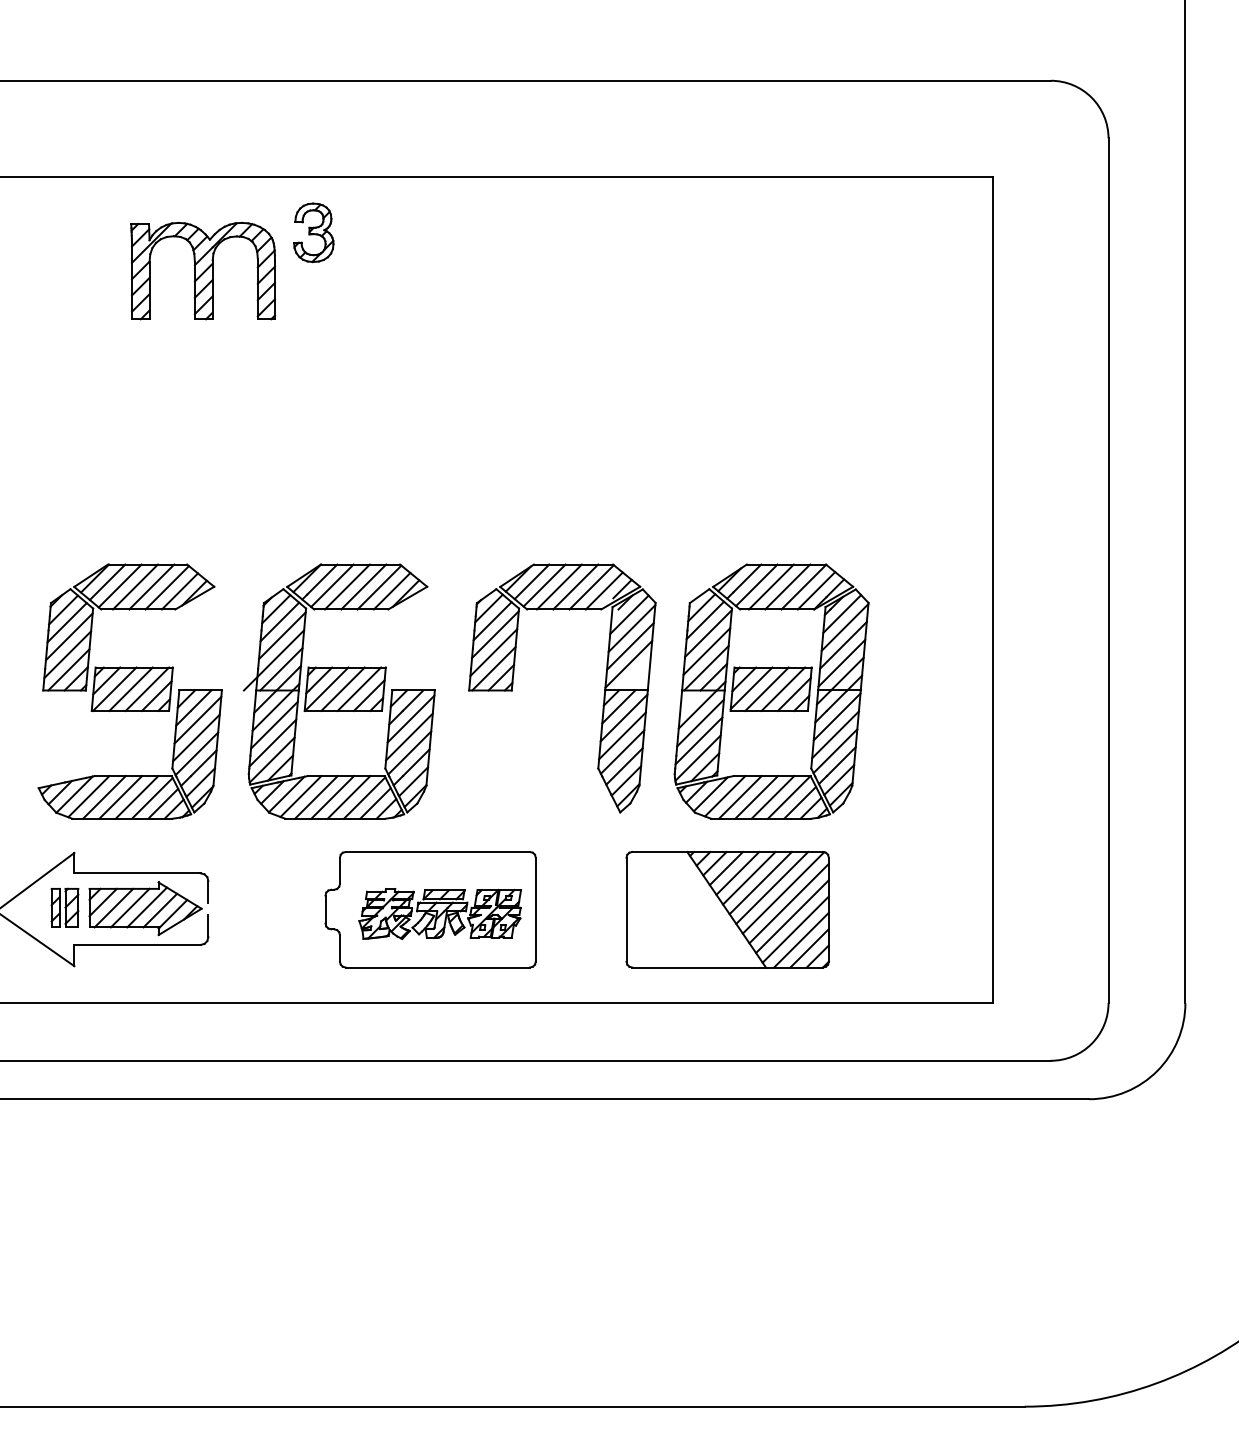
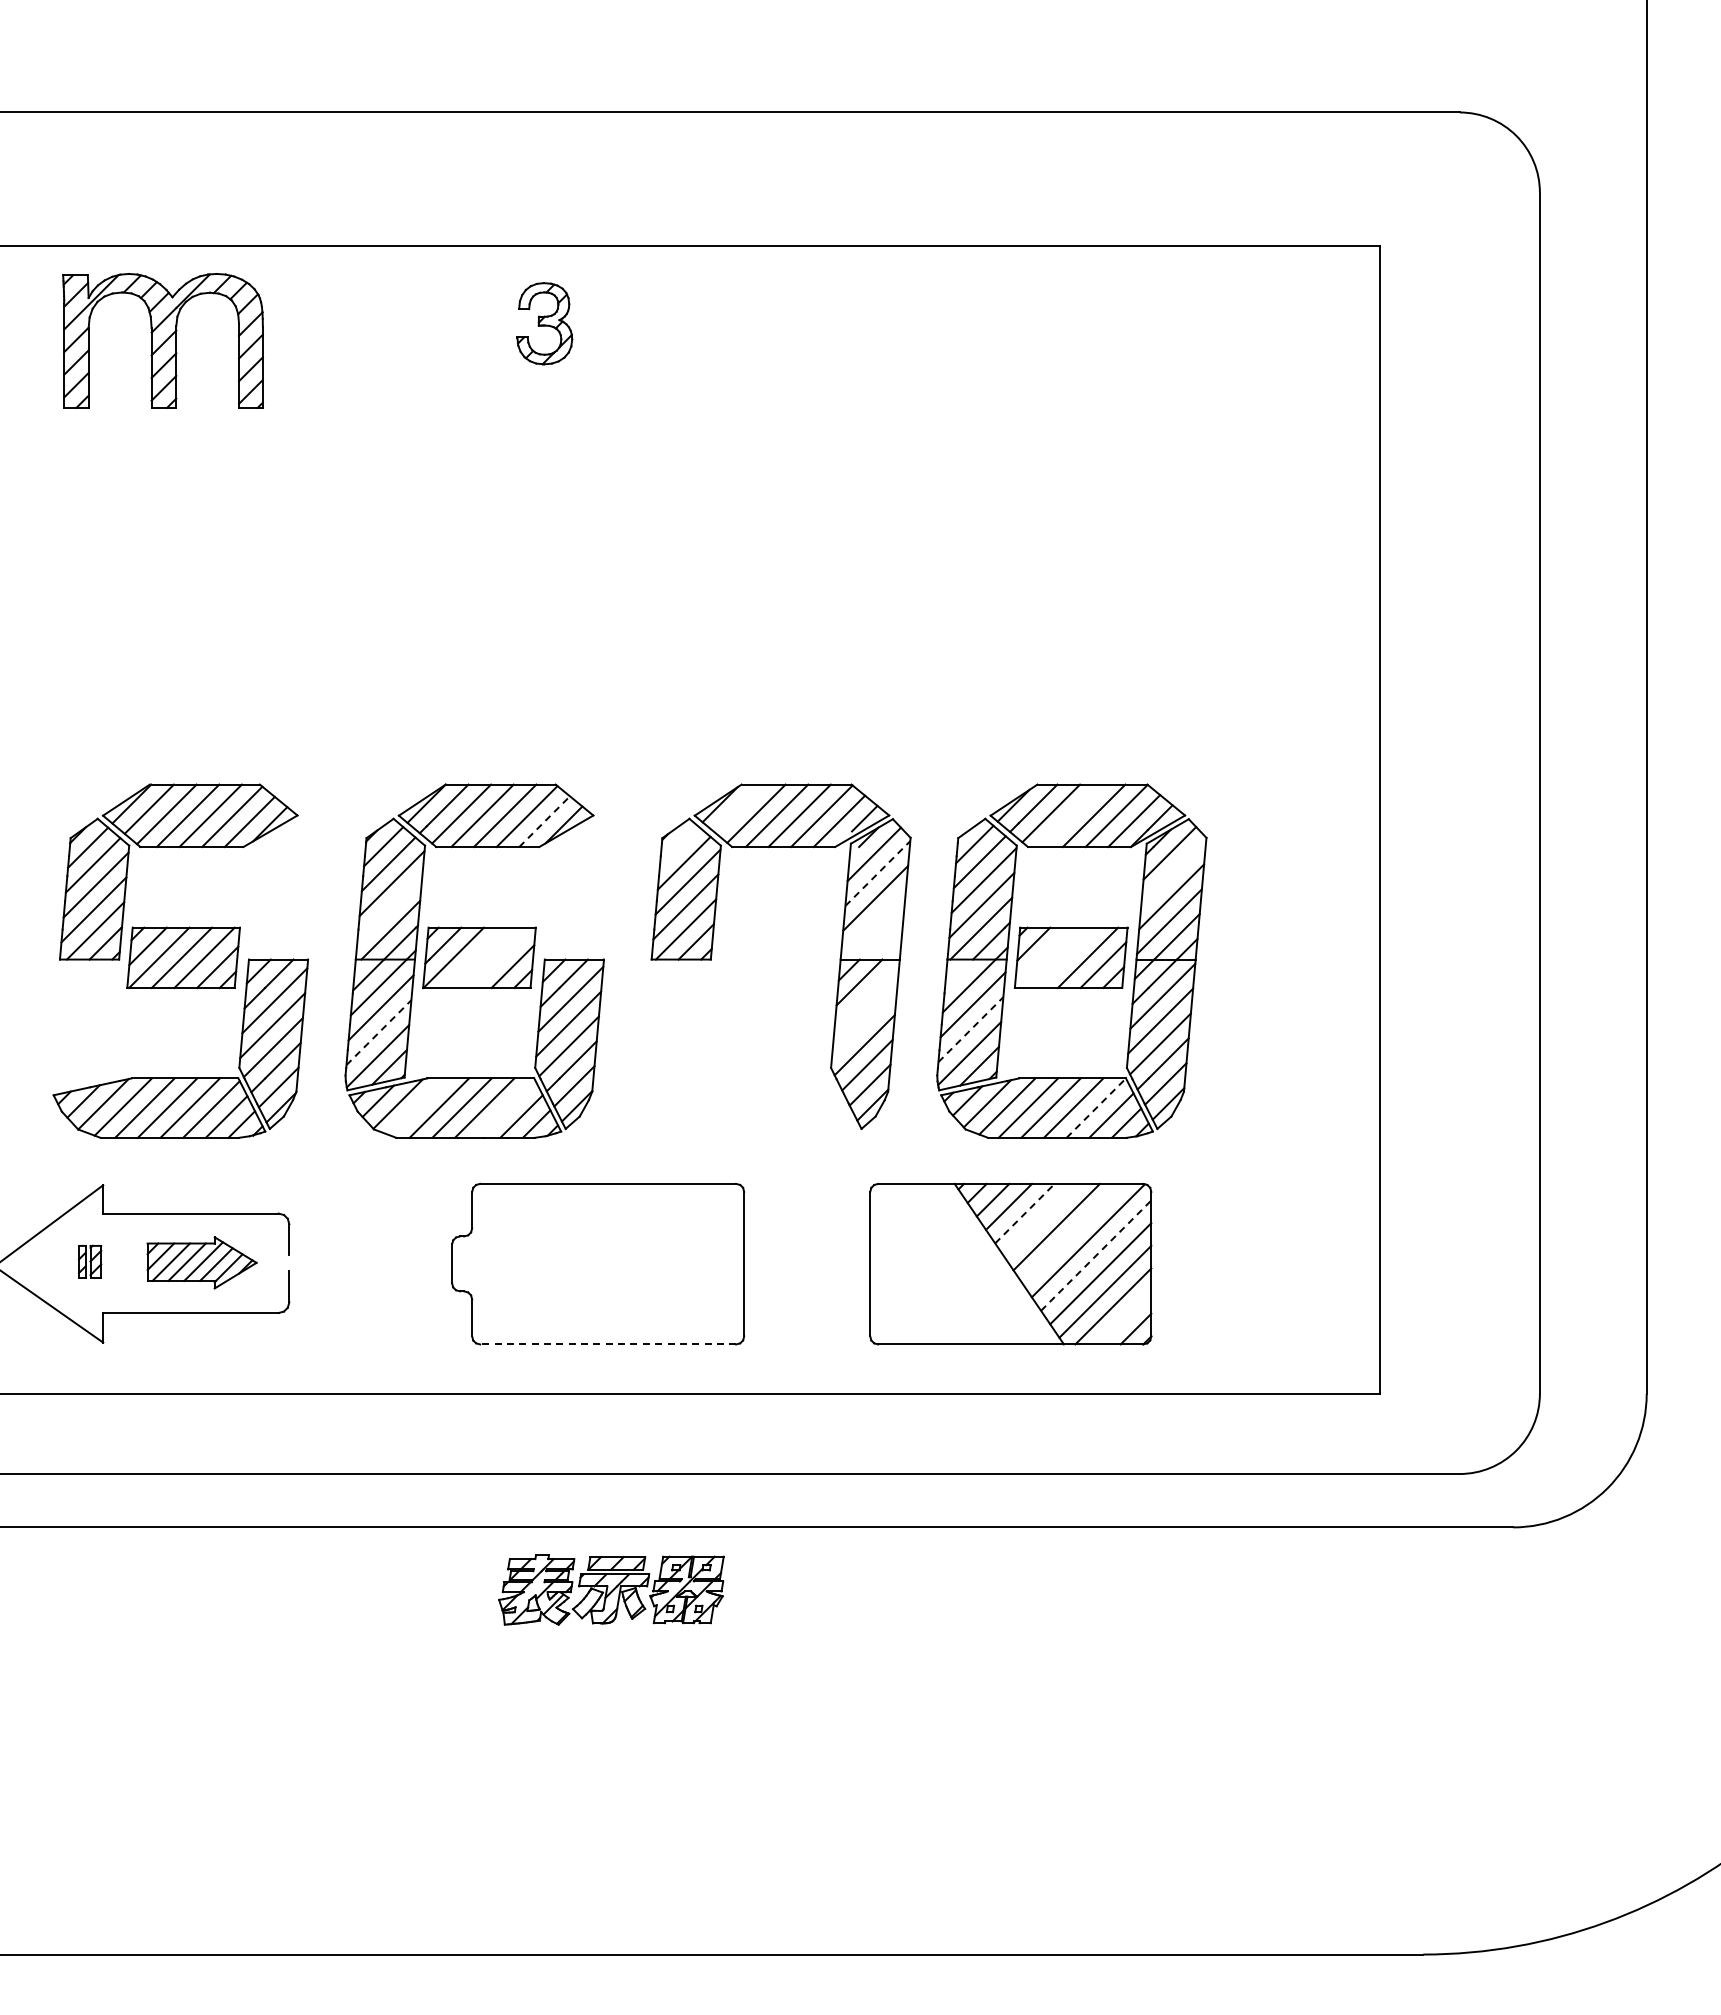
part: (313, 232) -> (544, 323), moved
part: (202, 270) -> (162, 340), moved
line: (531, 581) -> (738, 808), removed
line: (771, 586) -> (1071, 815), removed
line: (392, 591) -> (544, 821), solid -> dashed
line: (489, 608) -> (679, 845), removed
line: (844, 627) -> (1173, 871), removed
line: (631, 628) -> (877, 873), solid -> dashed
line: (273, 660) -> (380, 917), removed
line: (628, 663) -> (873, 922), removed
line: (751, 688) -> (1043, 956), removed
line: (343, 689) -> (476, 957), removed
line: (358, 689) -> (498, 957), removed
line: (767, 689) -> (1065, 957), removed
line: (623, 717) -> (866, 997), removed
line: (622, 735) -> (864, 1022), removed
line: (698, 740) -> (970, 1029), solid -> dashed
line: (272, 742) -> (378, 1032), solid -> dashed
line: (300, 796) -> (417, 1106), removed
line: (364, 797) -> (506, 1108), removed
line: (789, 797) -> (1096, 1108), solid -> dashed
line: (738, 873) -> (1025, 1213), solid -> dashed
line: (749, 877) -> (1040, 1219), removed
line: (772, 887) -> (1072, 1233), removed
line: (789, 903) -> (1096, 1255), solid -> dashed
part: (64, 907) -> (89, 1261), size x0.6
part: (145, 908) -> (201, 1262), size x0.7
part: (440, 913) -> (611, 1589), moved
line: (809, 948) -> (1124, 1317), removed
line: (437, 967) -> (607, 1344), solid -> dashed

